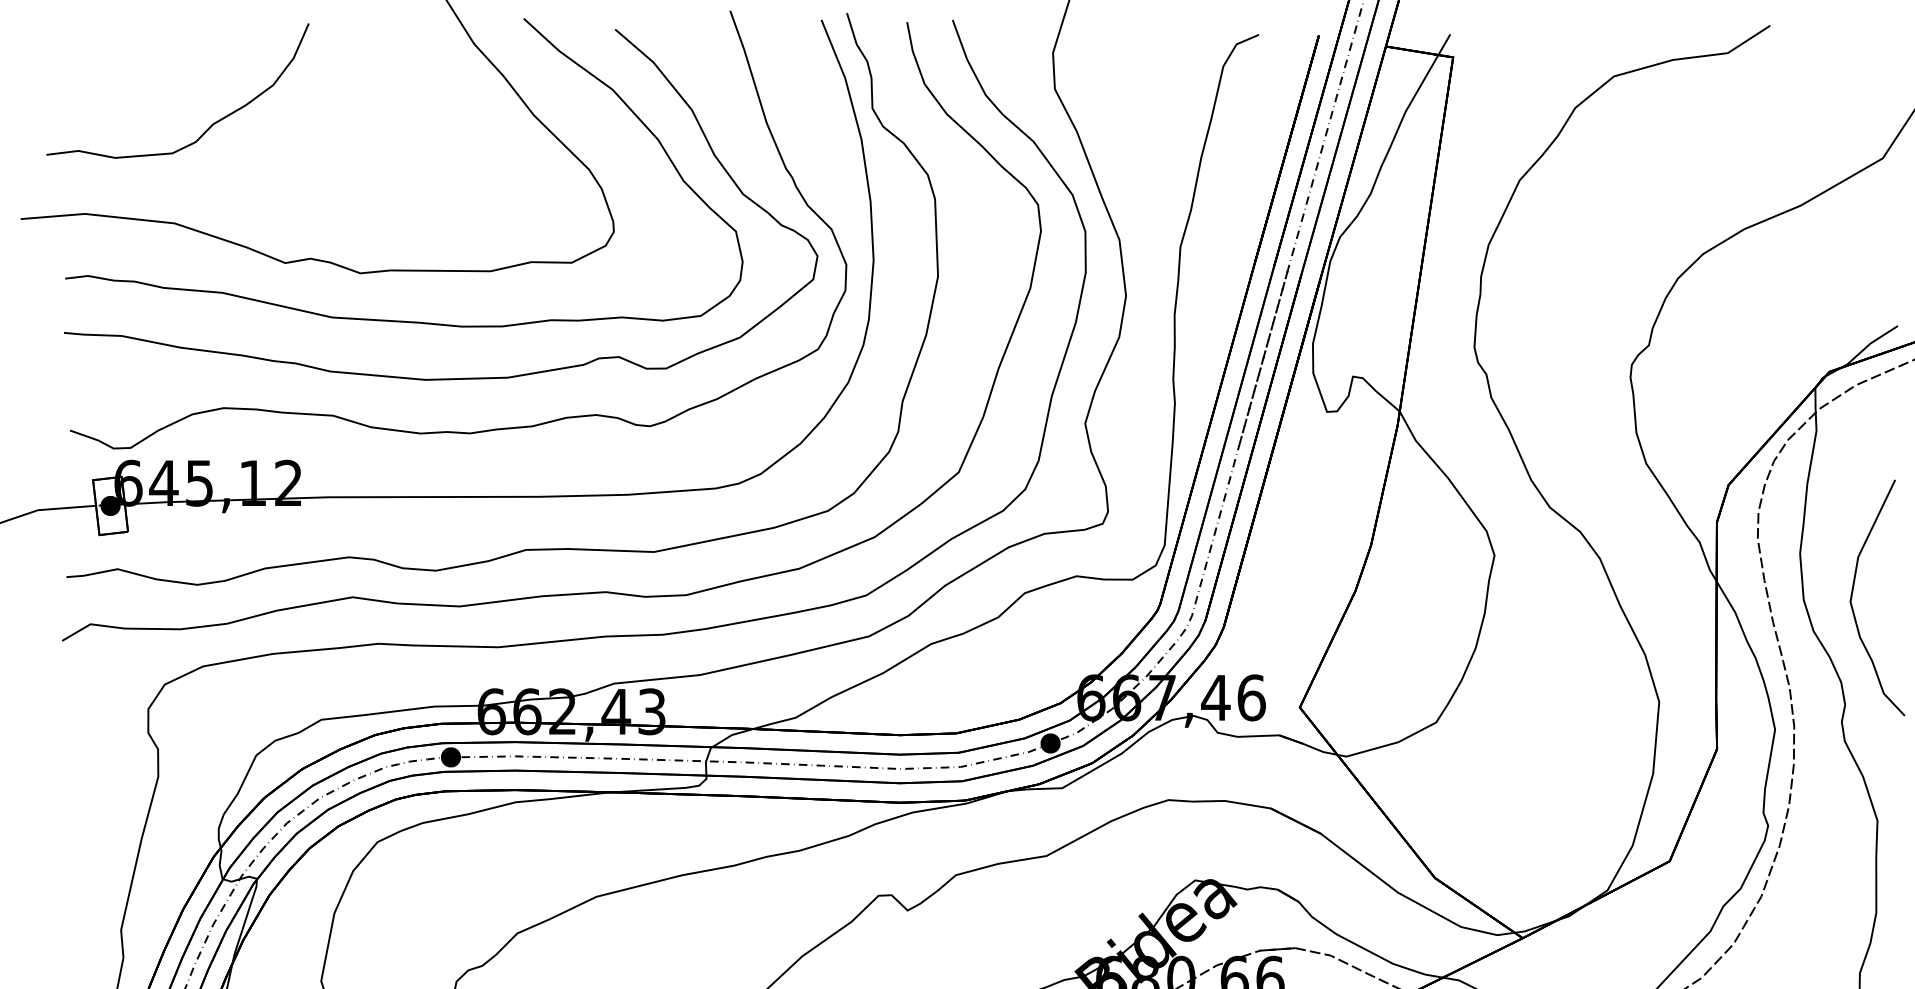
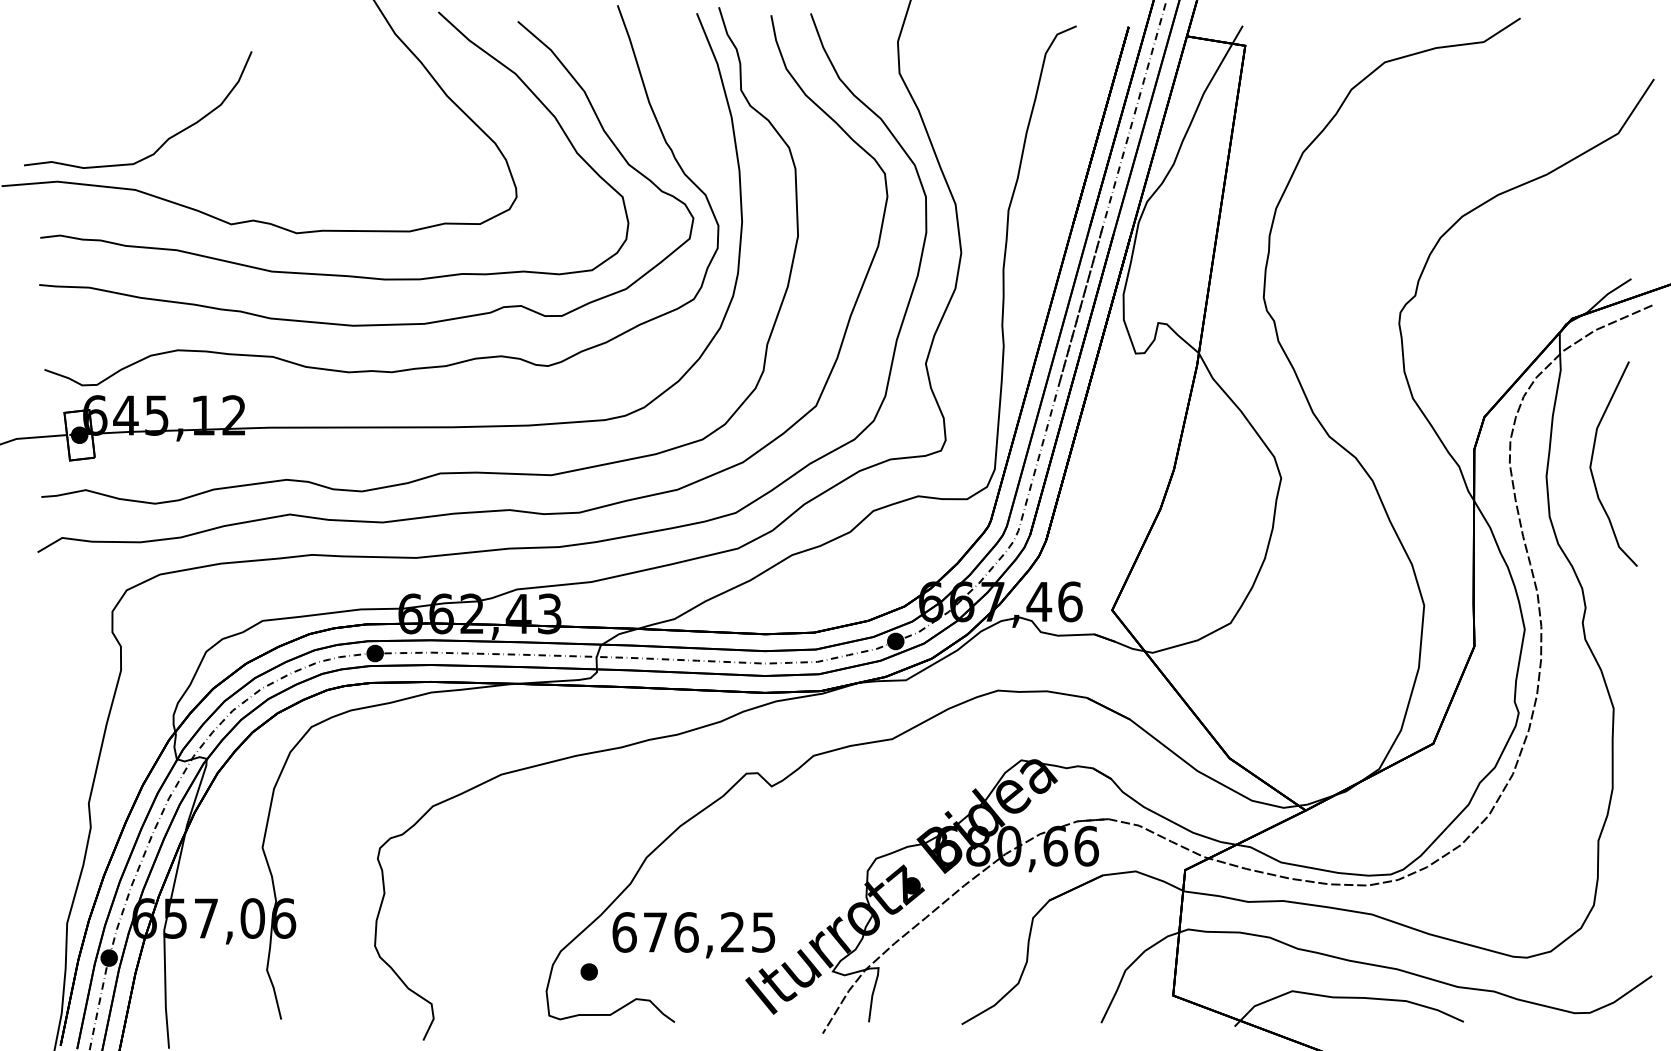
curve: (211, 123) -> (167, 138), moved
curve: (1853, 596) -> (1592, 462), moved

